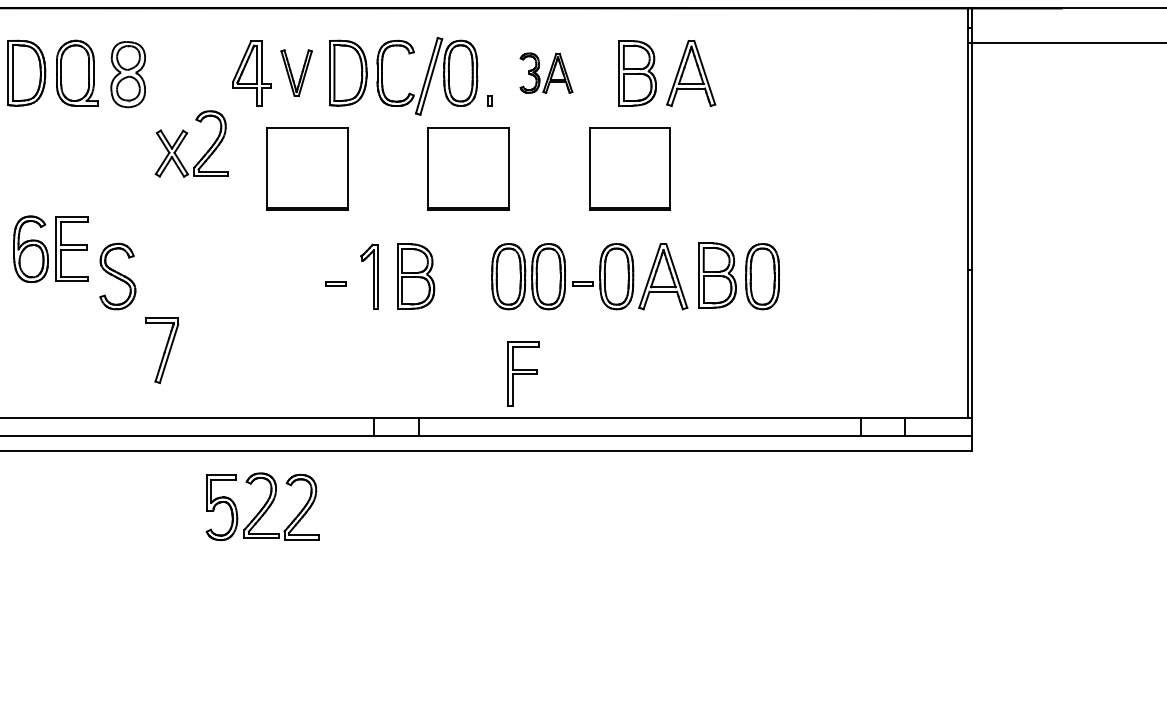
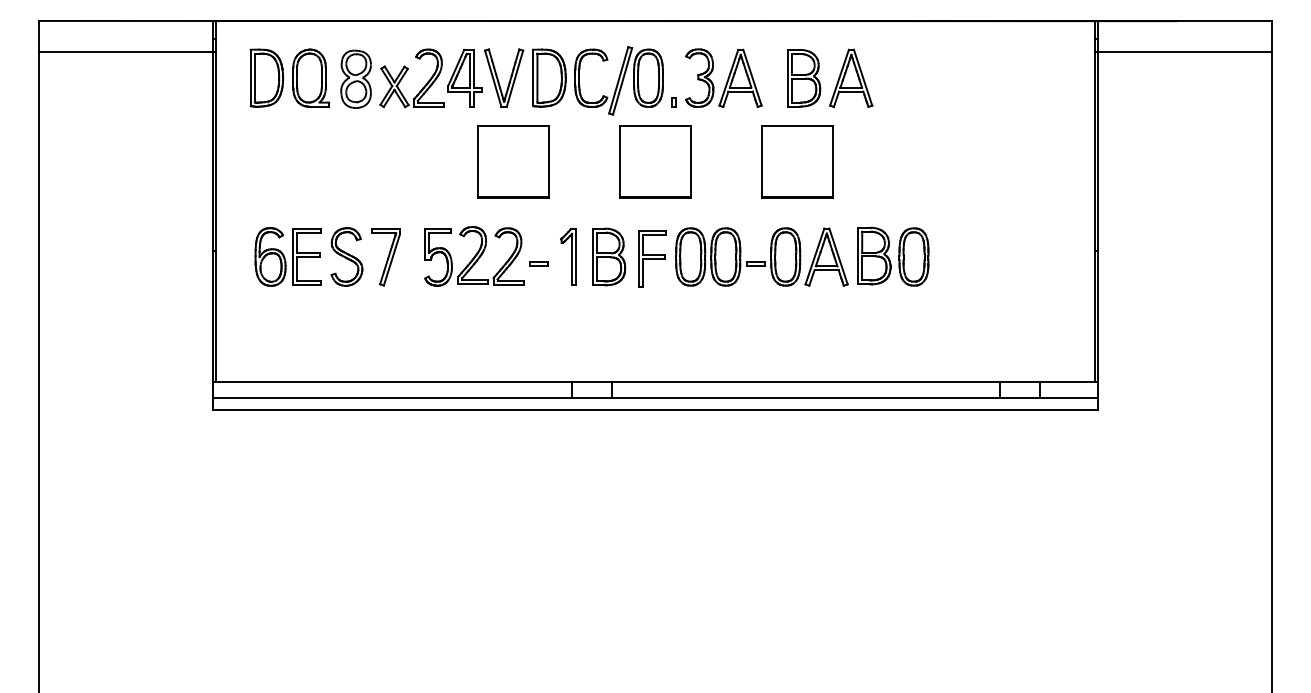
part: (296, 72) -> (504, 77), size x1.43
part: (546, 72) -> (723, 77), size x1.67
part: (184, 139) -> (405, 74), moved
part: (50, 248) -> (287, 256), moved
part: (161, 351) -> (385, 257), moved
part: (523, 373) -> (652, 258), moved
part: (262, 506) -> (474, 256), moved

